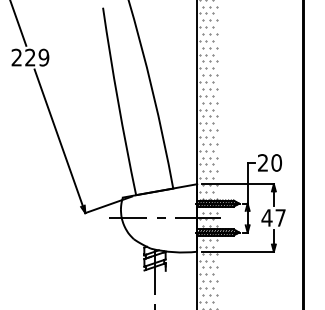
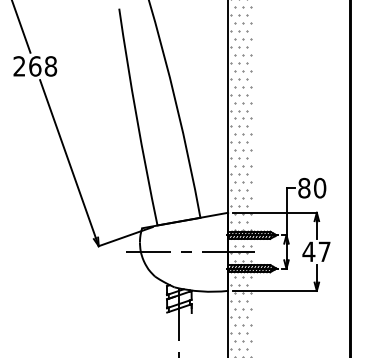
text: (37, 57) -> (43, 66), 229 -> 268
text: (263, 163) -> (304, 188), 20 -> 80

